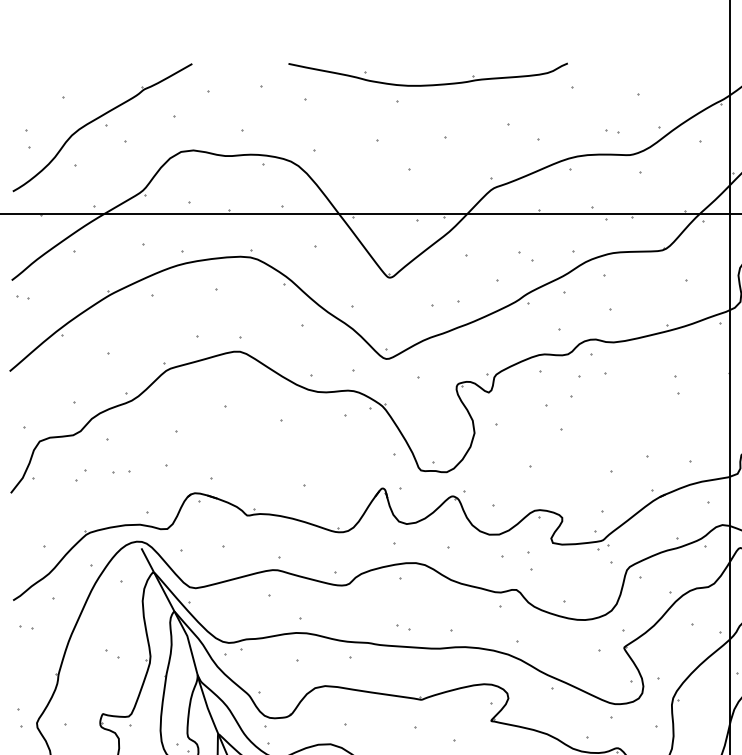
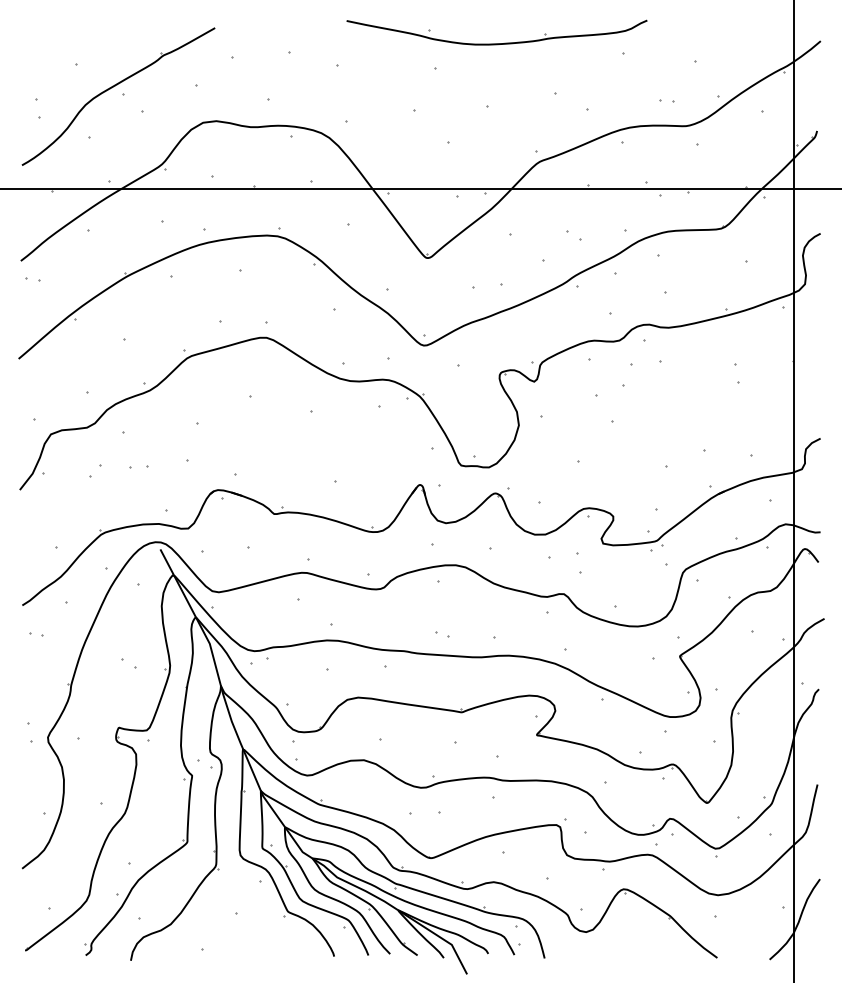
part: (427, 84) -> (496, 43), moved

